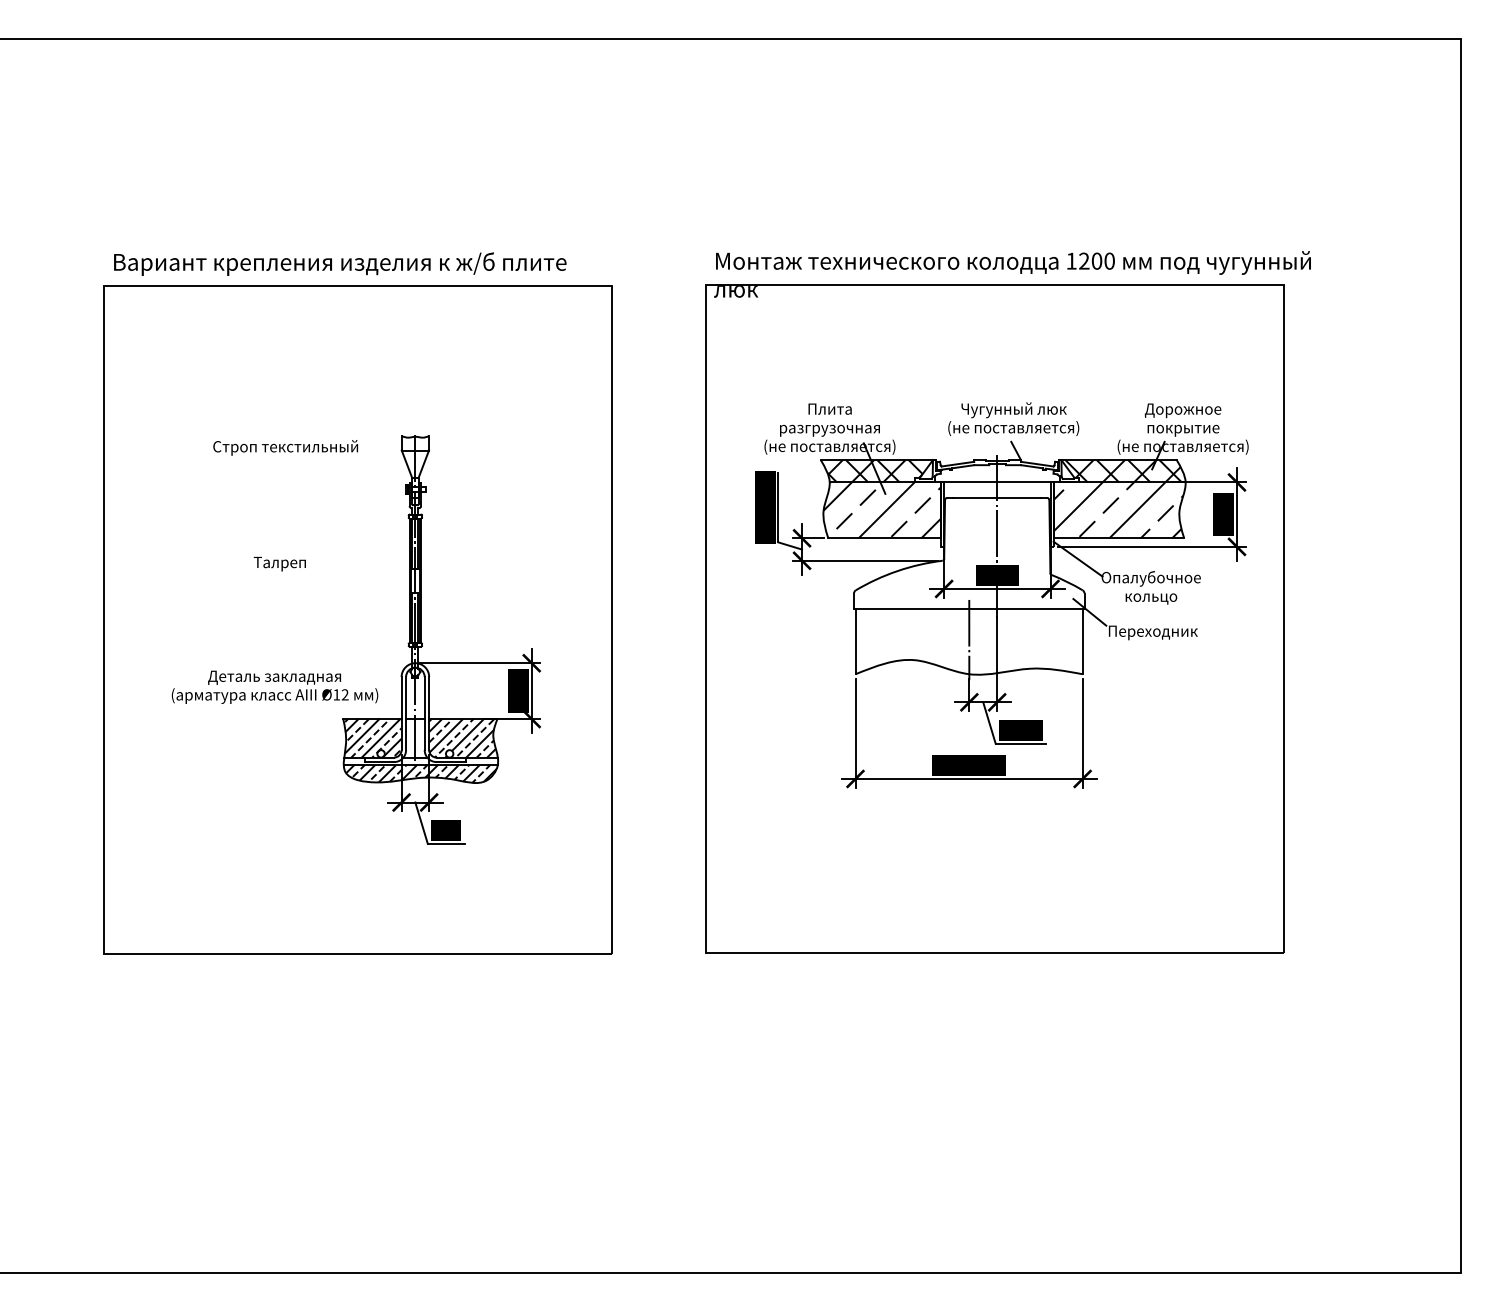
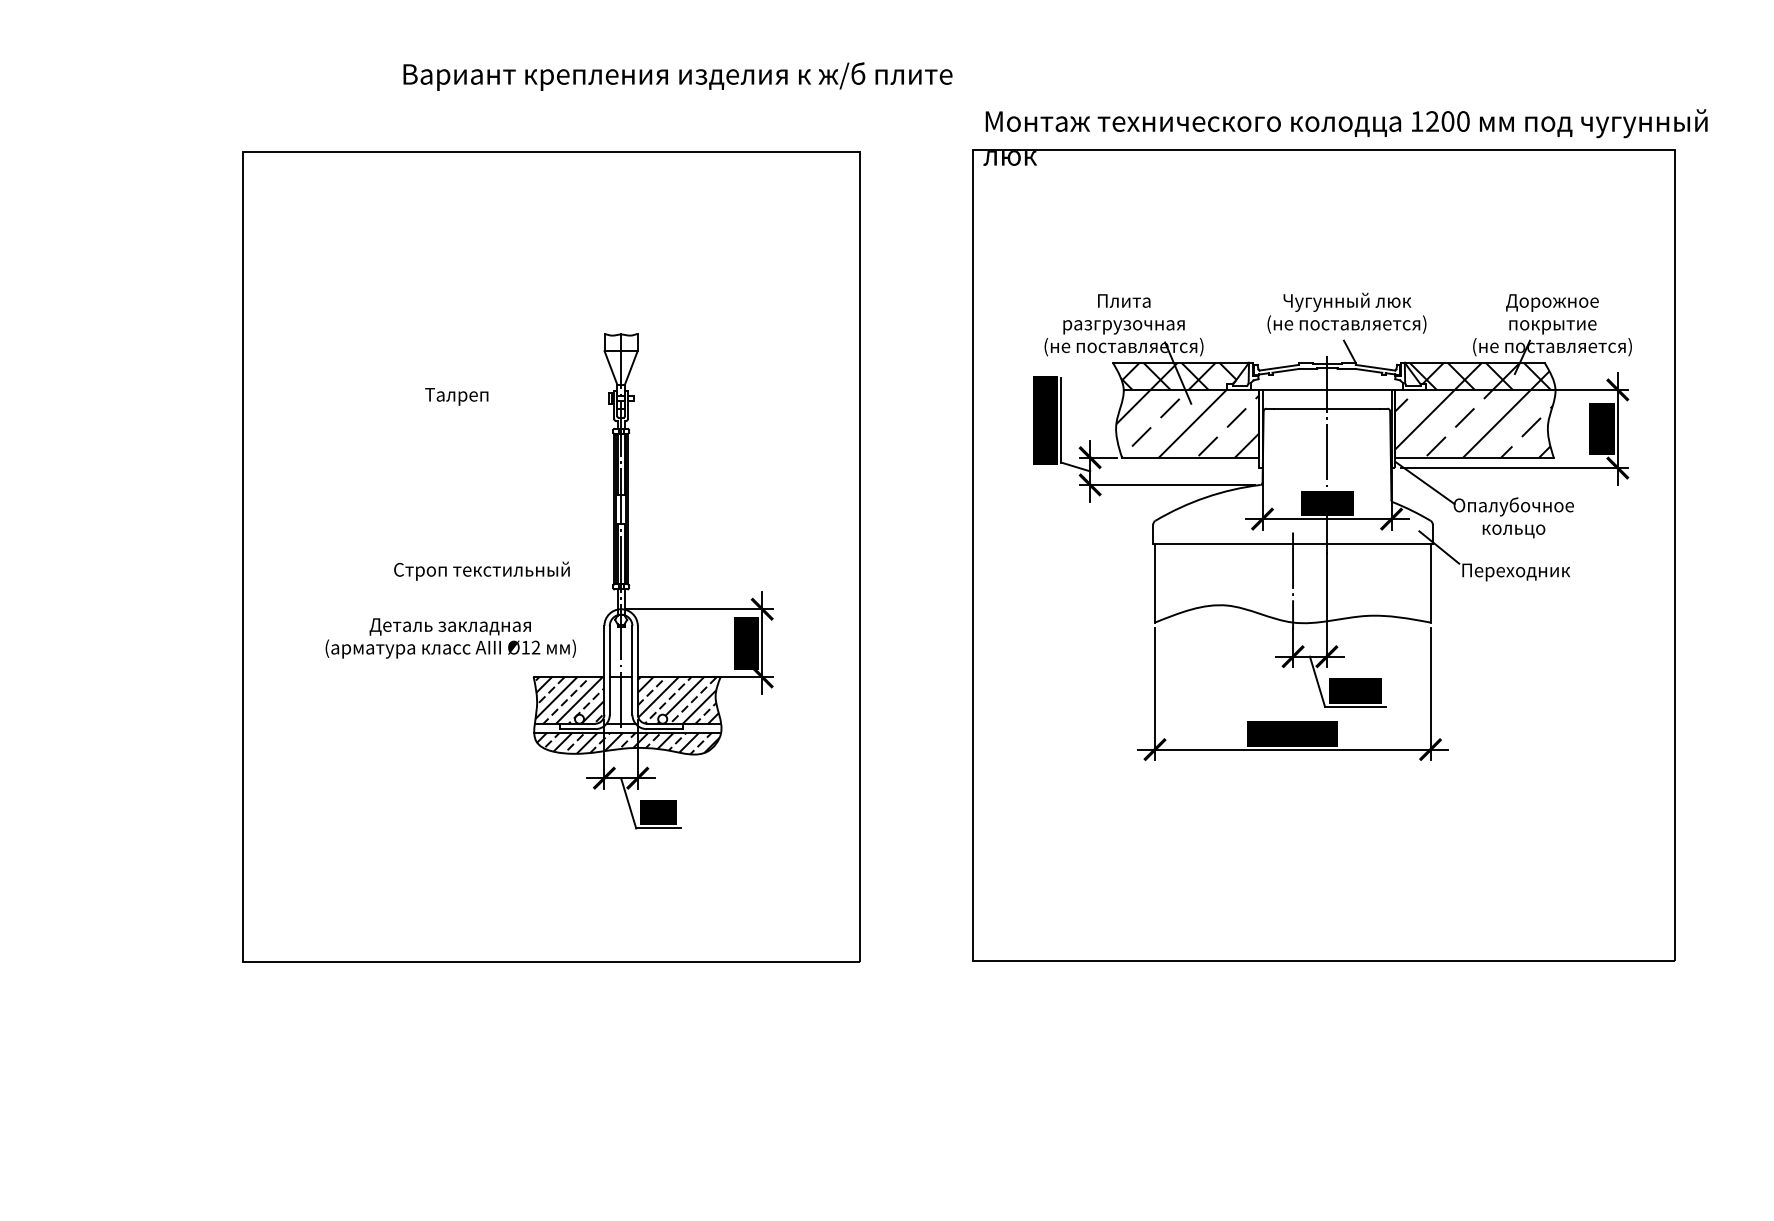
text: (340, 263) -> (678, 75), moved
text: (285, 447) -> (481, 570), moved
text: (279, 563) -> (456, 396), moved

